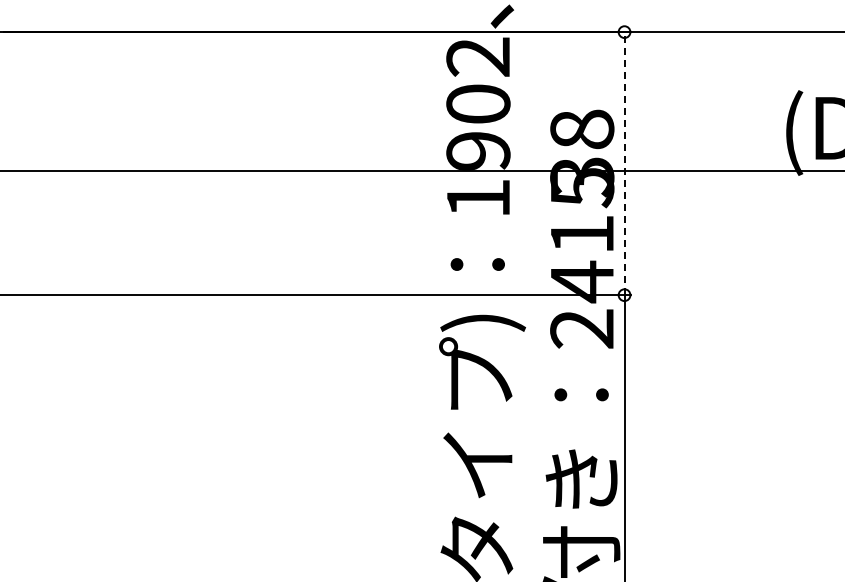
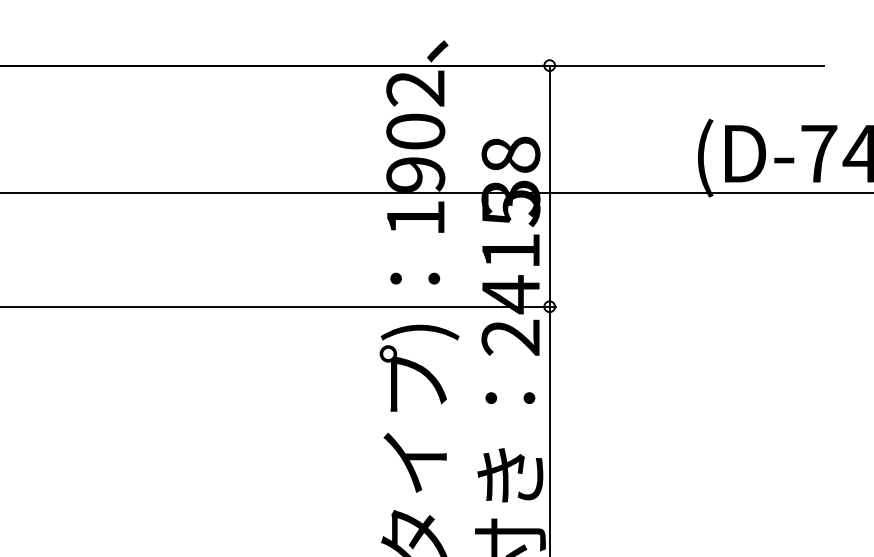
line: (624, 163) -> (549, 186), dashed -> solid

